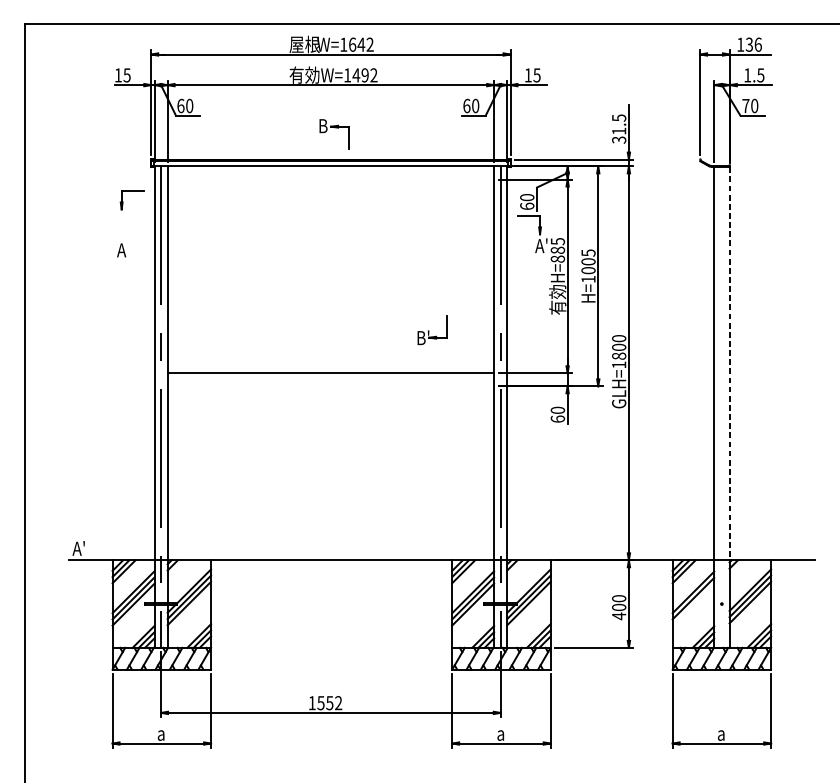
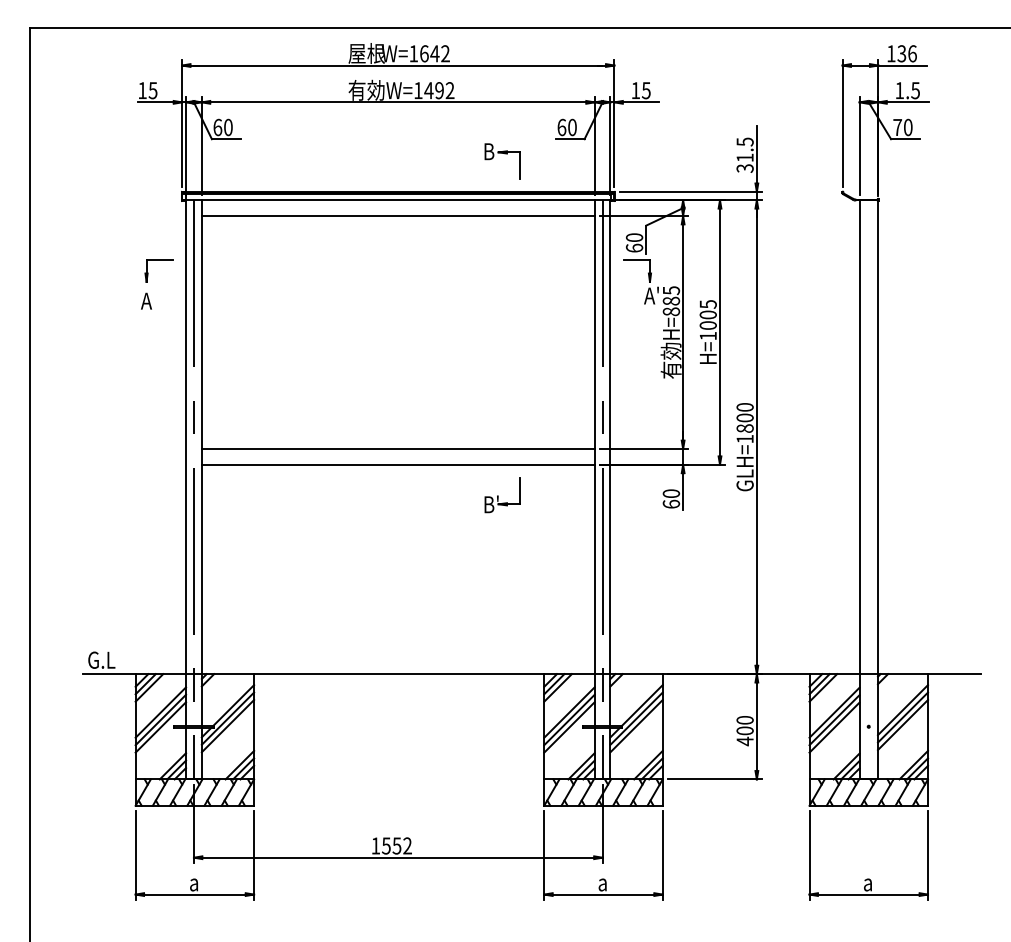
part: (336, 128) -> (504, 154), moved
line: (330, 179) -> (397, 216), added
part: (131, 191) -> (158, 260), moved
part: (432, 330) -> (502, 495), moved
line: (729, 364) -> (877, 438), dashed -> solid
line: (330, 386) -> (397, 464), added
text: (84, 548) -> (101, 659), A' -> G.L
line: (693, 604) -> (834, 727), added

